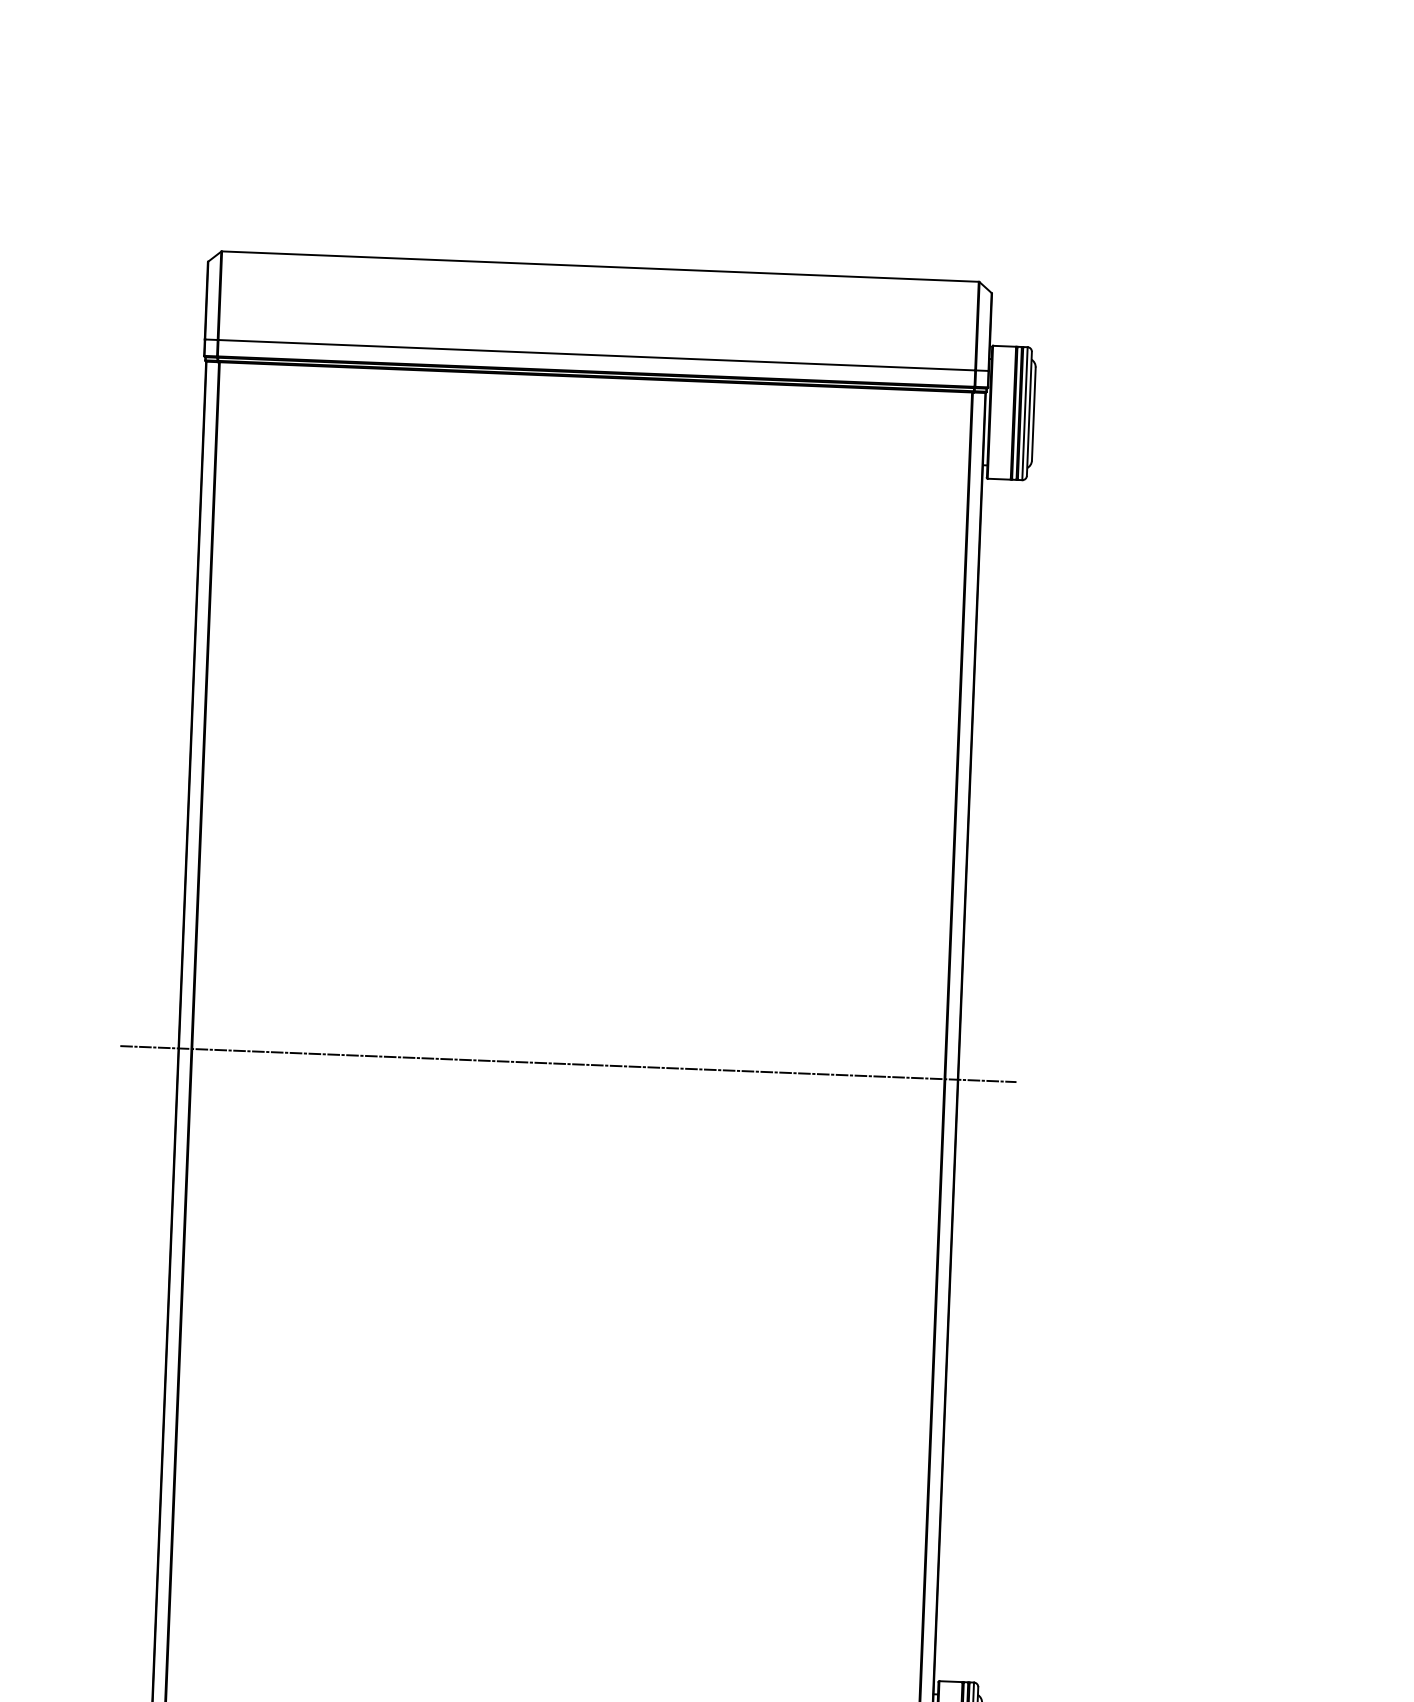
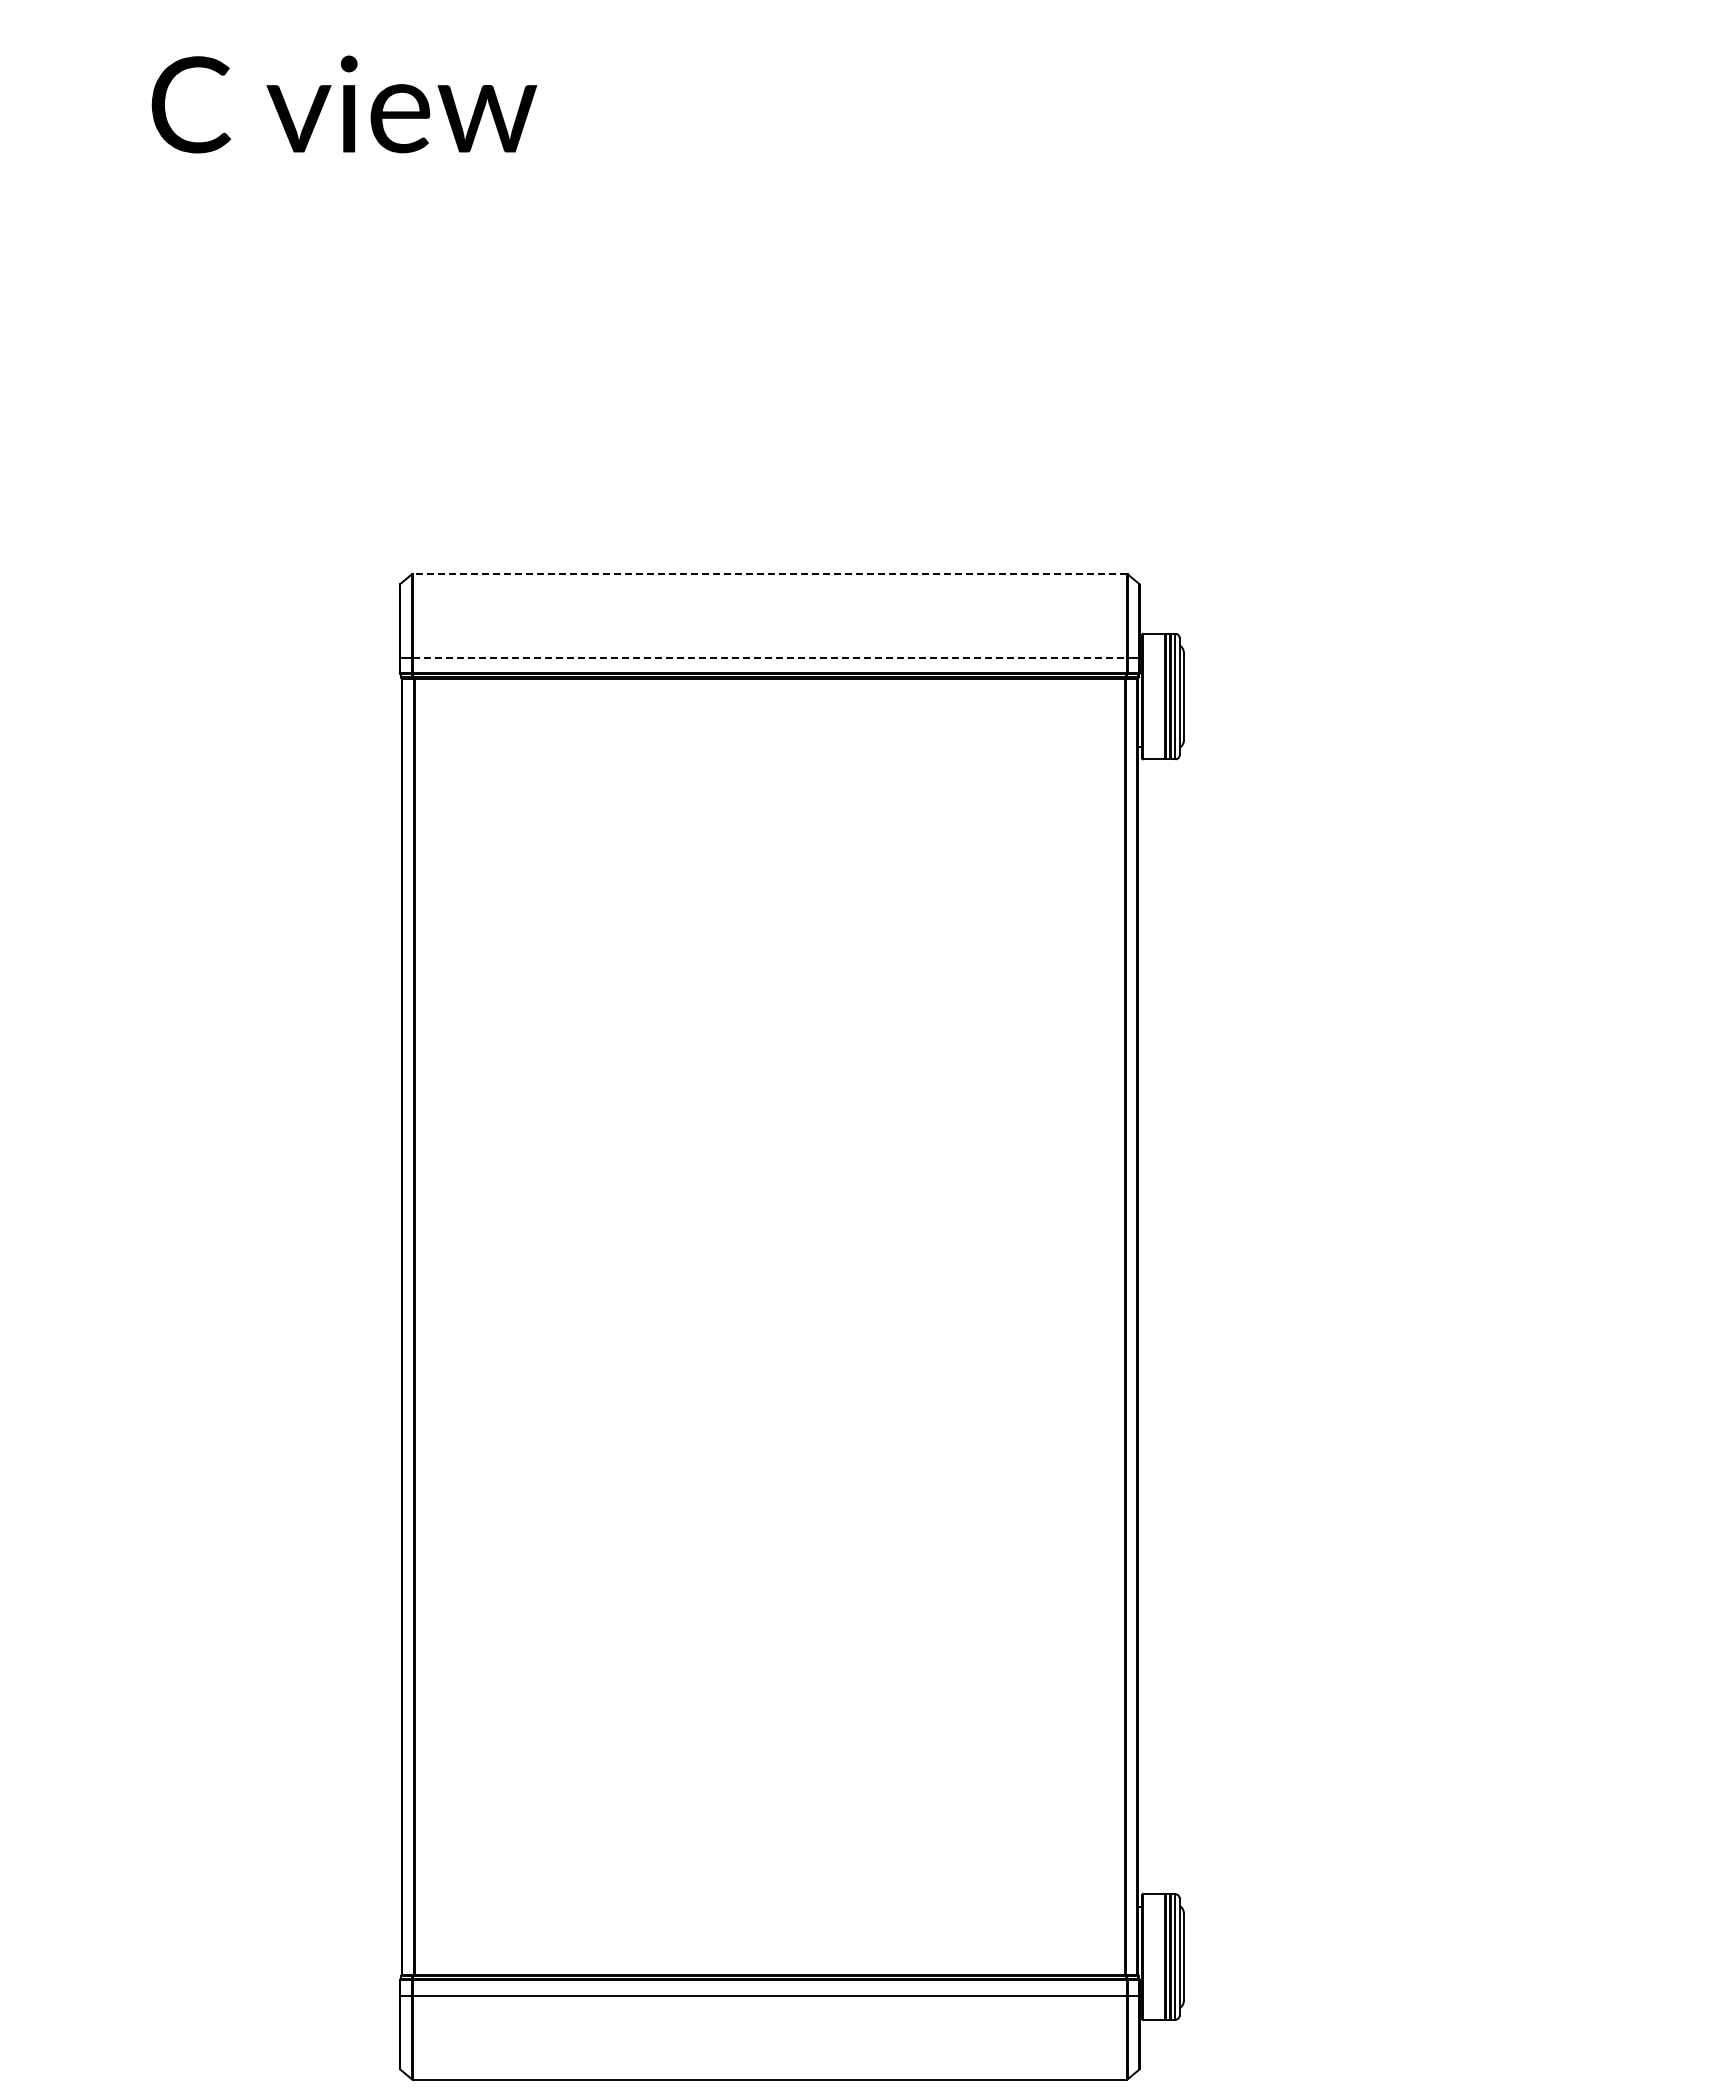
line: (600, 267) -> (769, 574), solid -> dashed
line: (597, 355) -> (770, 657), solid -> dashed
line: (568, 1063) -> (769, 1326), removed

